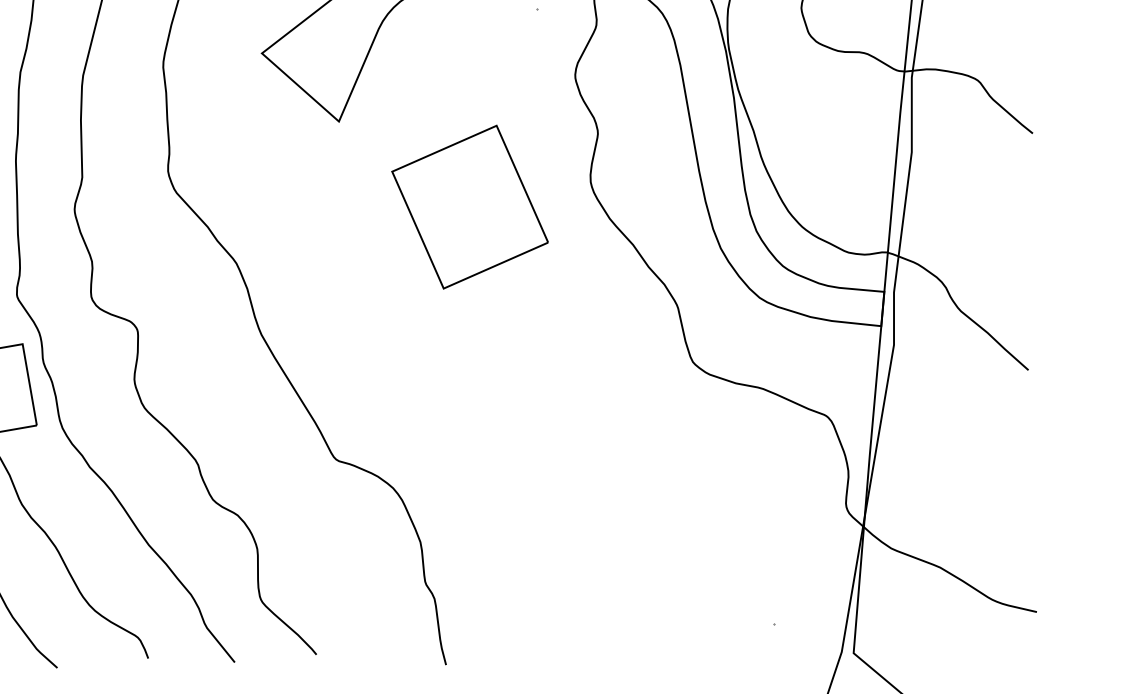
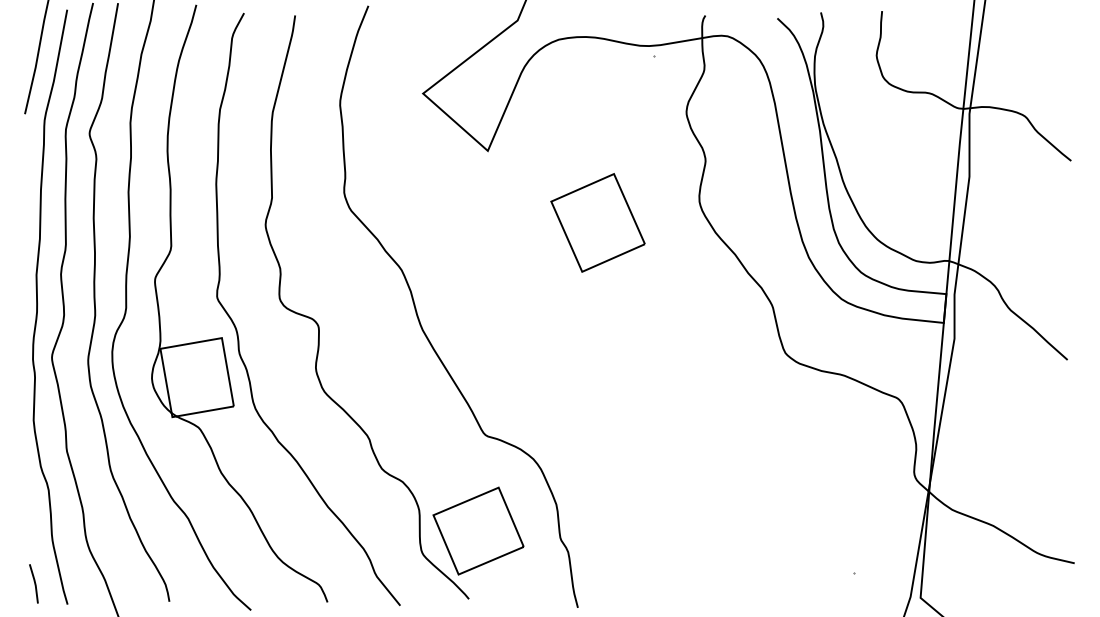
part: (469, 206) -> (597, 222), size x0.71
part: (327, 573) -> (478, 530), added

